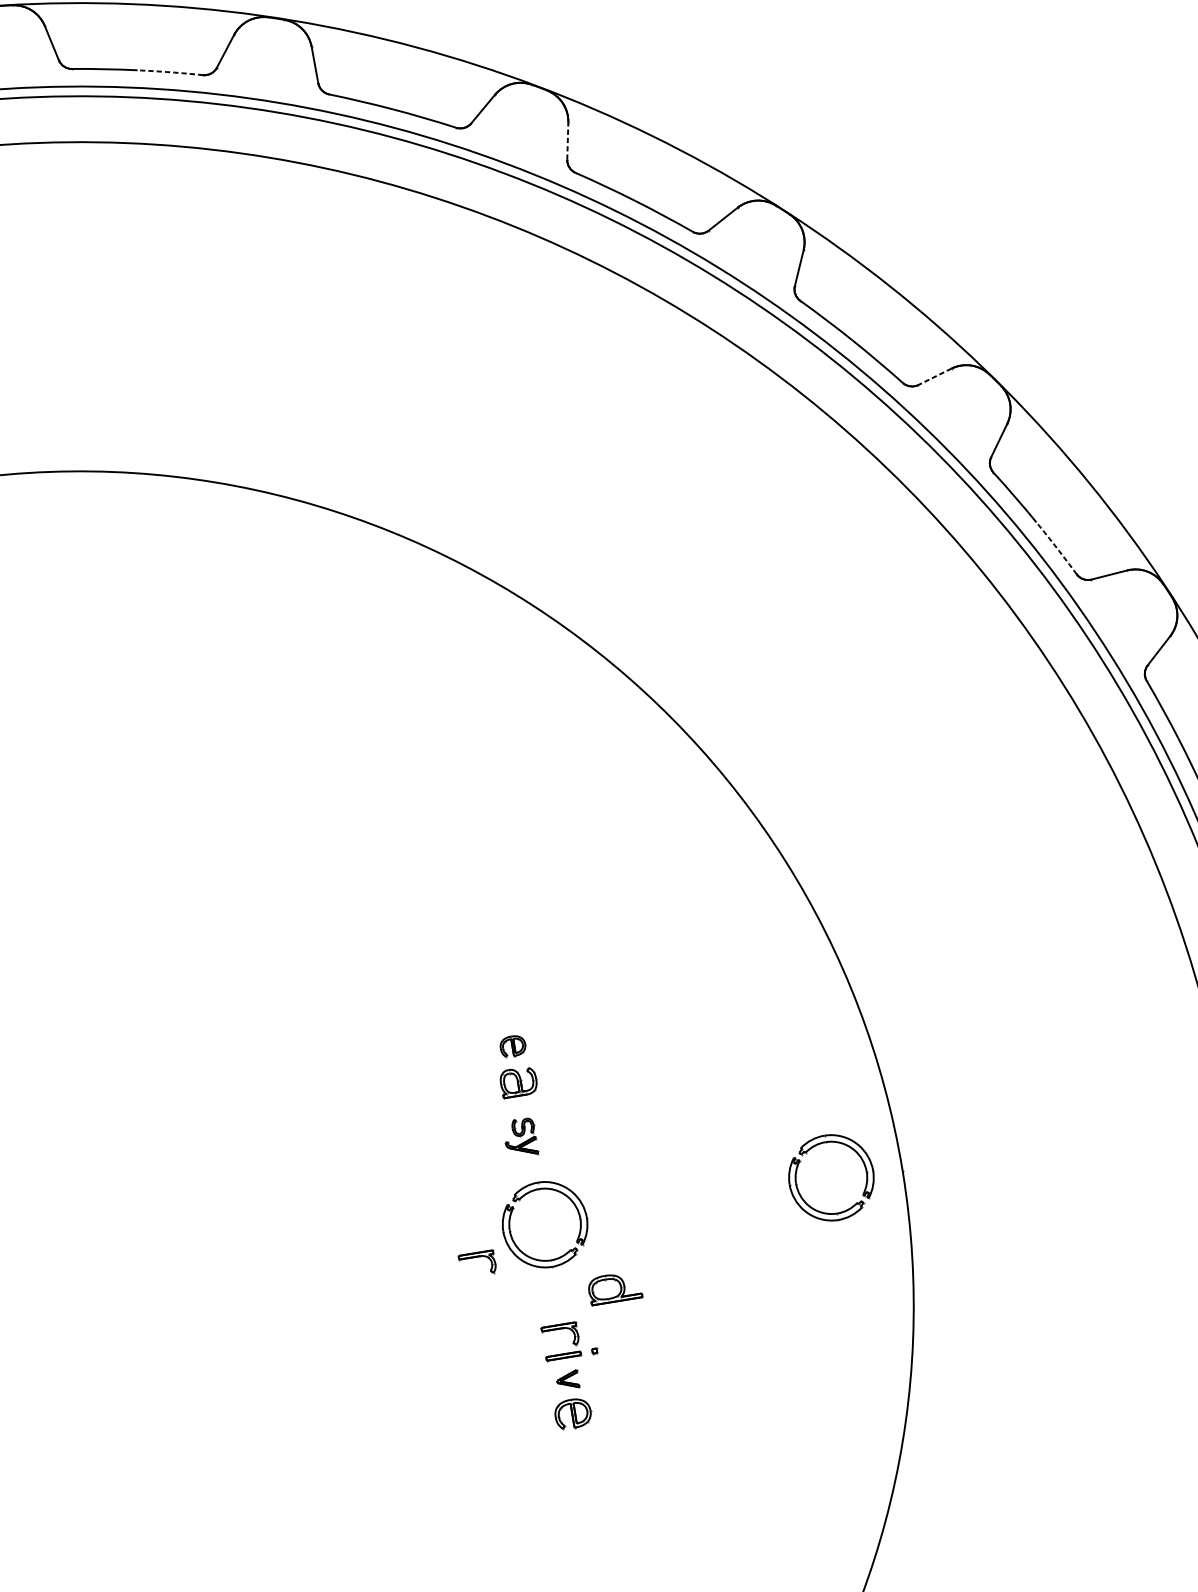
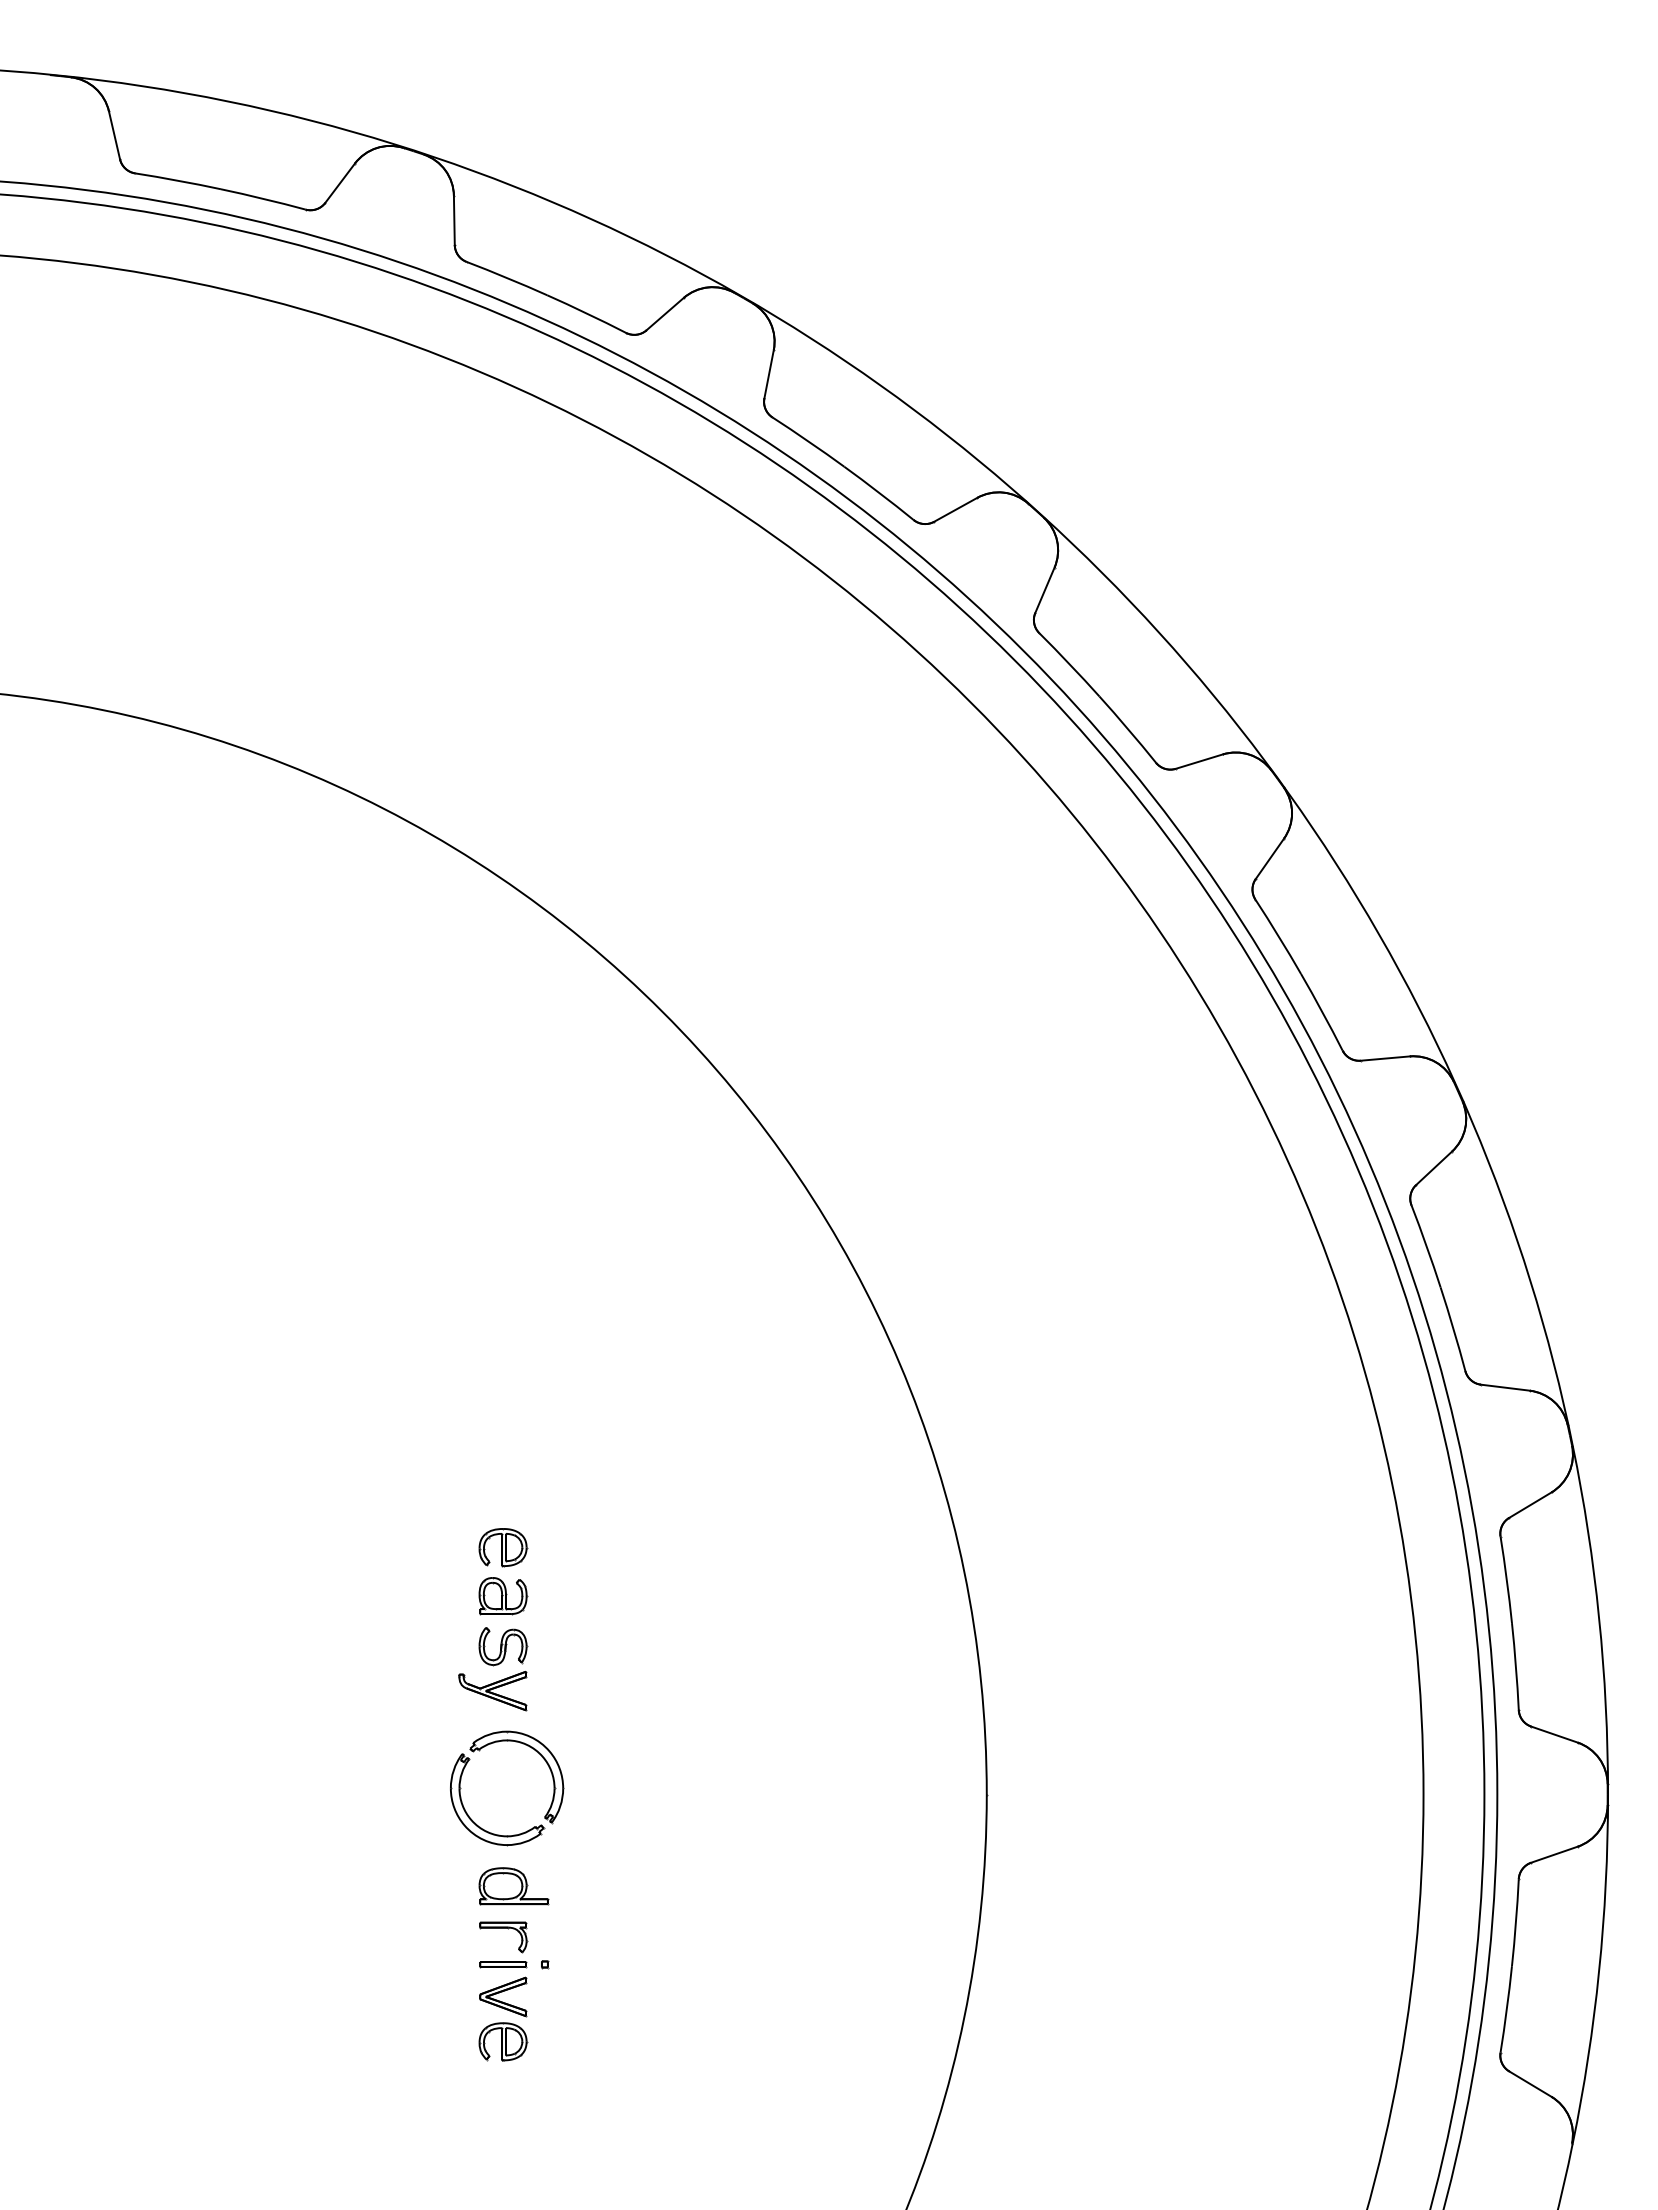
arc: (170, 72) -> (263, 198), dashed -> solid
line: (568, 141) -> (769, 374), dashed -> solid
line: (935, 376) -> (1199, 761), dashed -> solid
arc: (1057, 548) -> (1322, 1012), dashed -> solid
part: (513, 1046) -> (503, 1547), size x1.43
part: (520, 1137) -> (493, 1669), size x1.67
part: (866, 1178) -> (937, 1796), removed
part: (476, 1257) -> (410, 1816), removed
part: (614, 1288) -> (513, 1886), moved
part: (567, 1379) -> (503, 1996), size x1.67

